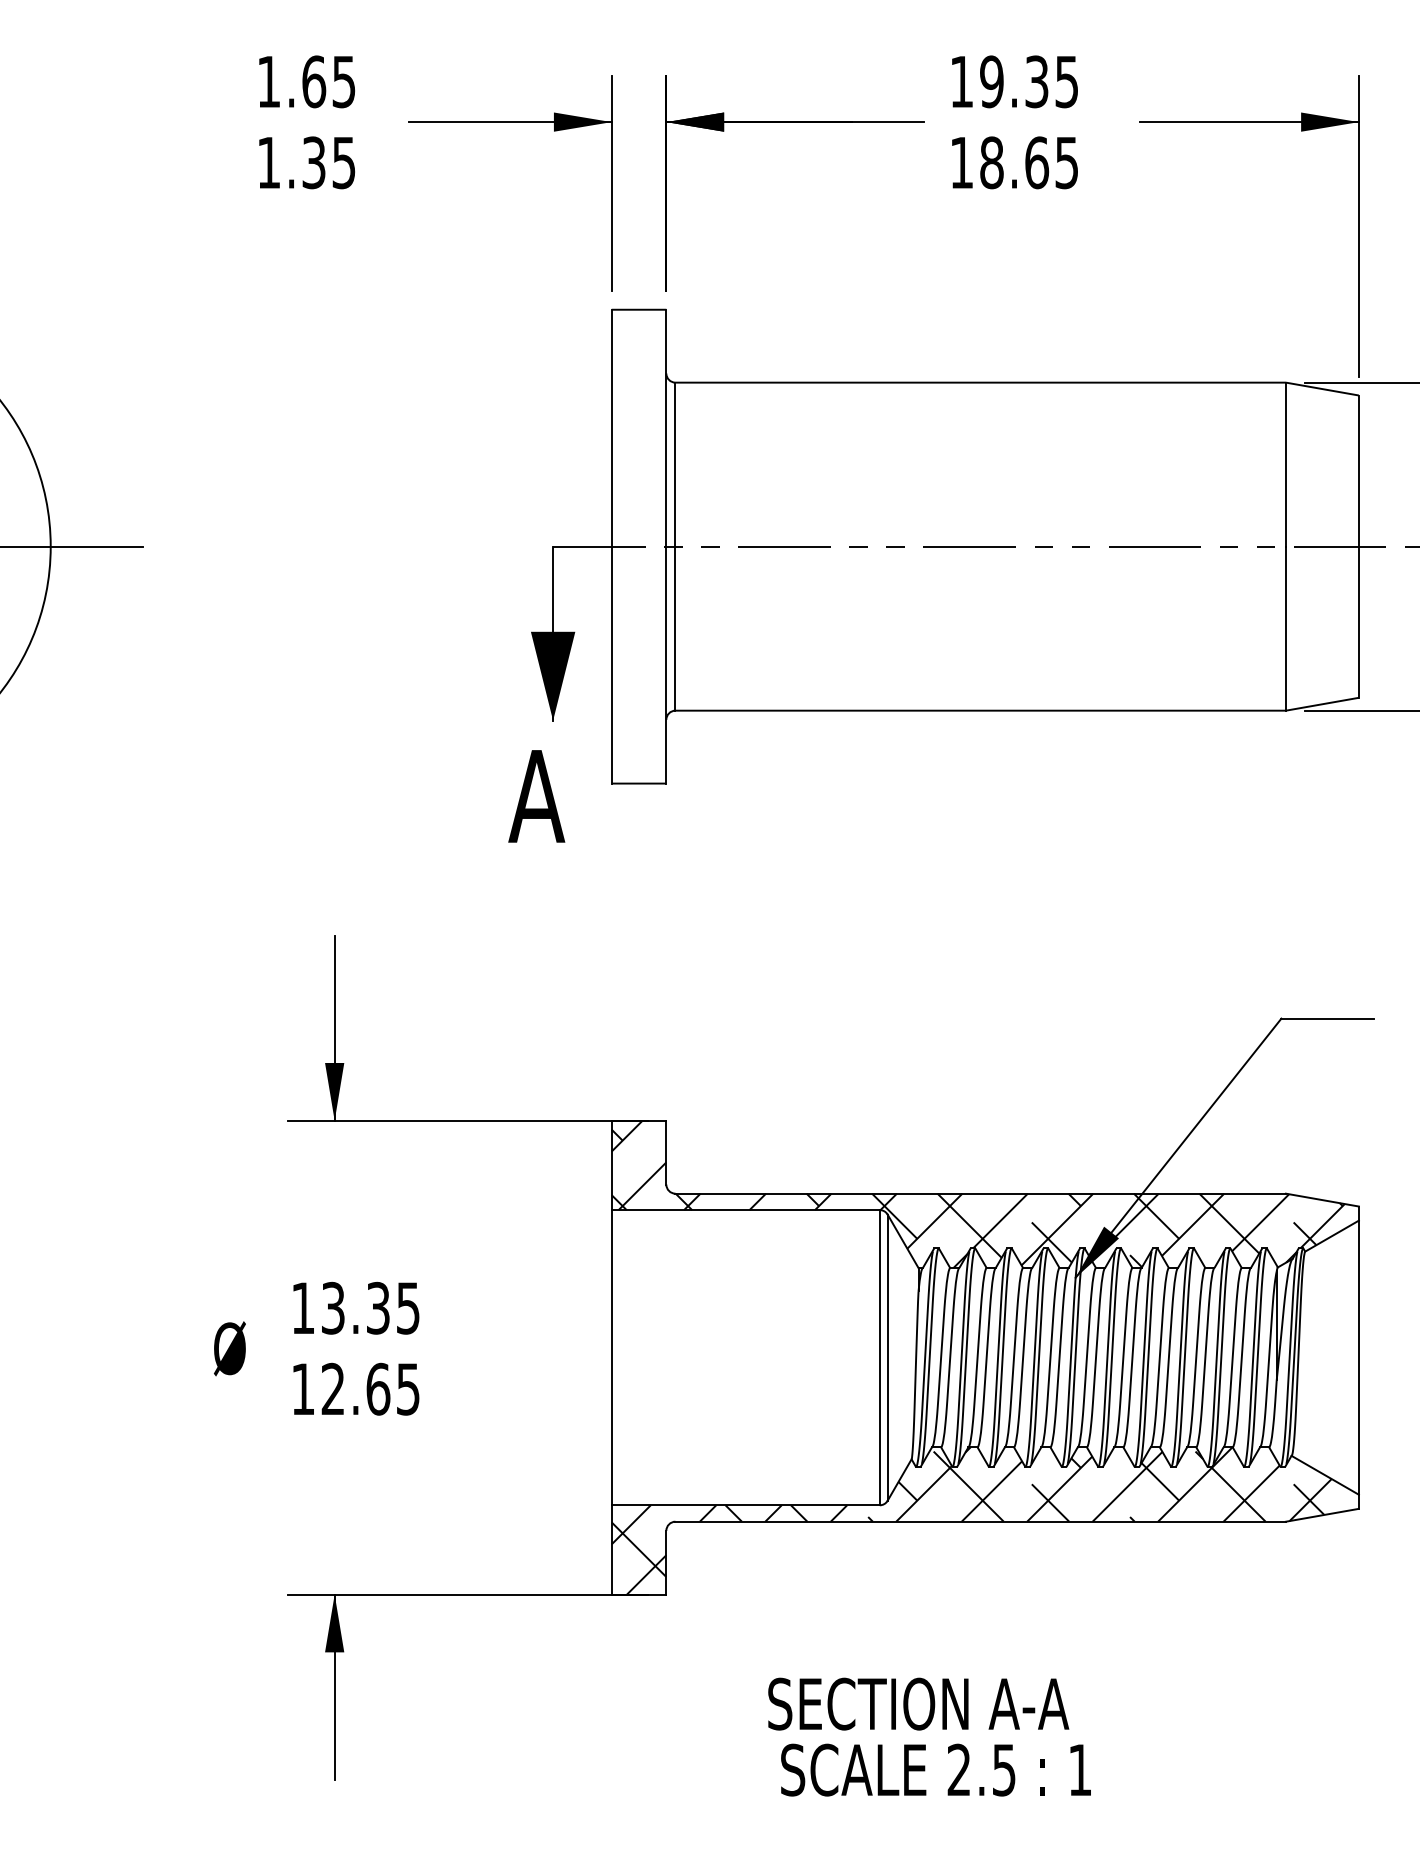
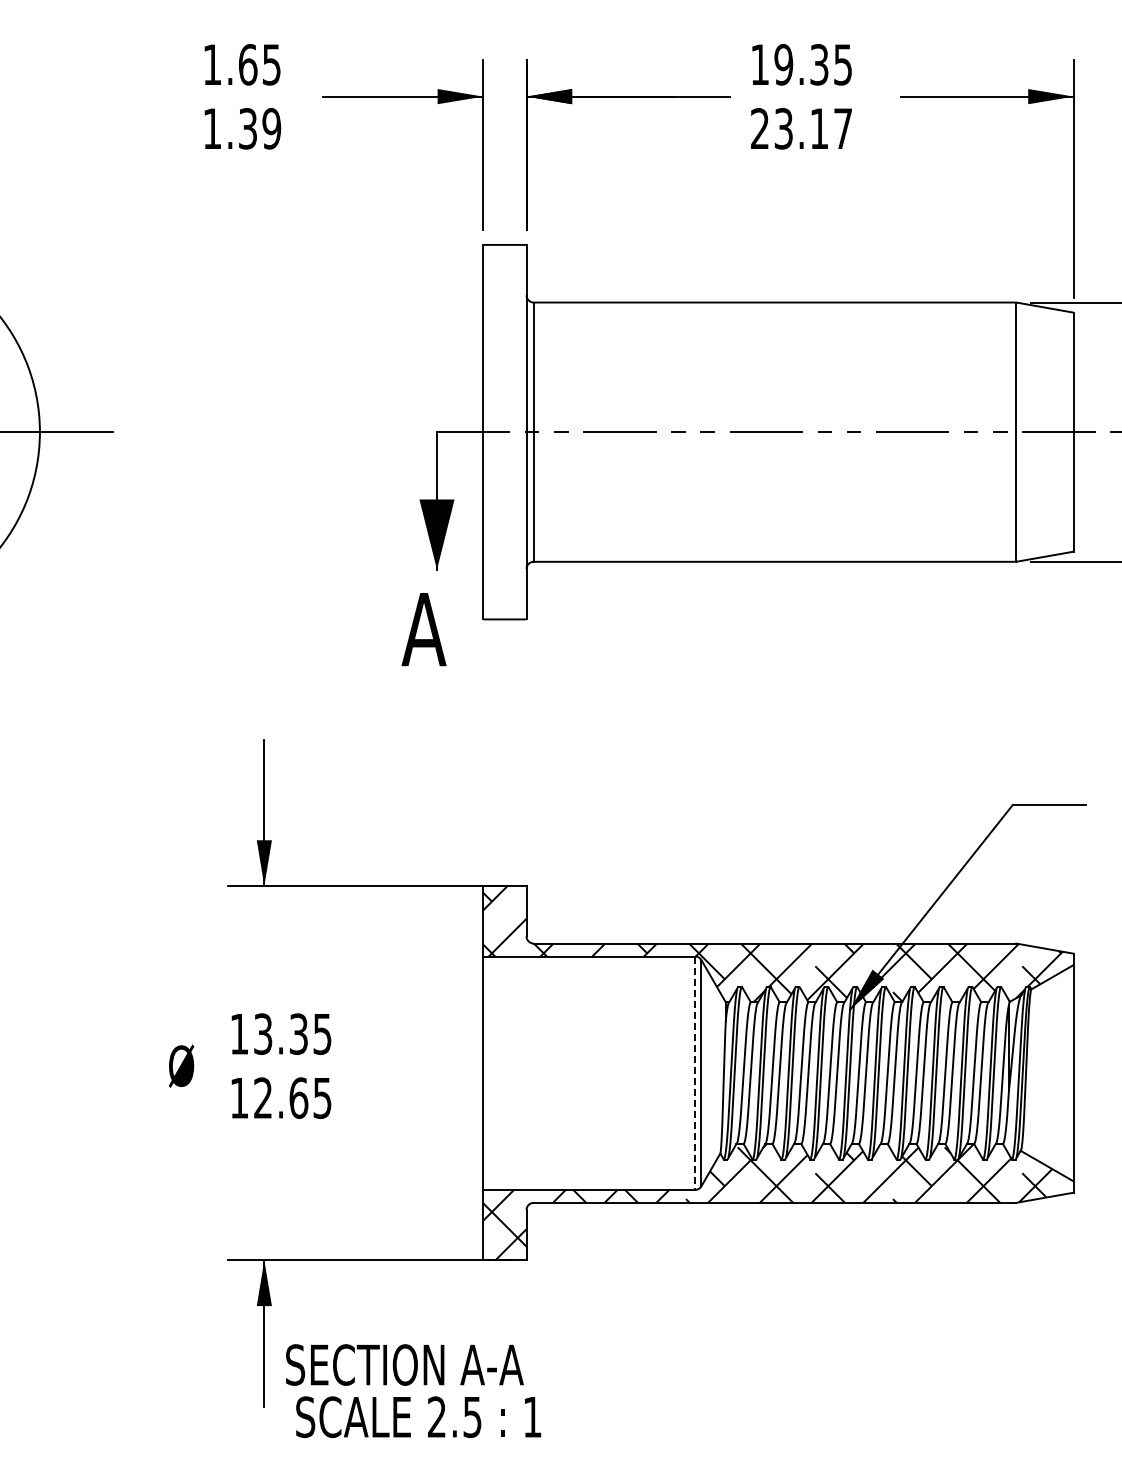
text: (343, 162) -> (271, 128), 1.35 -> 1.39
text: (1014, 162) -> (801, 128), 18.65 -> 23.17
line: (880, 1358) -> (695, 1073), solid -> dashed
text: (929, 1737) -> (413, 1391), moved

